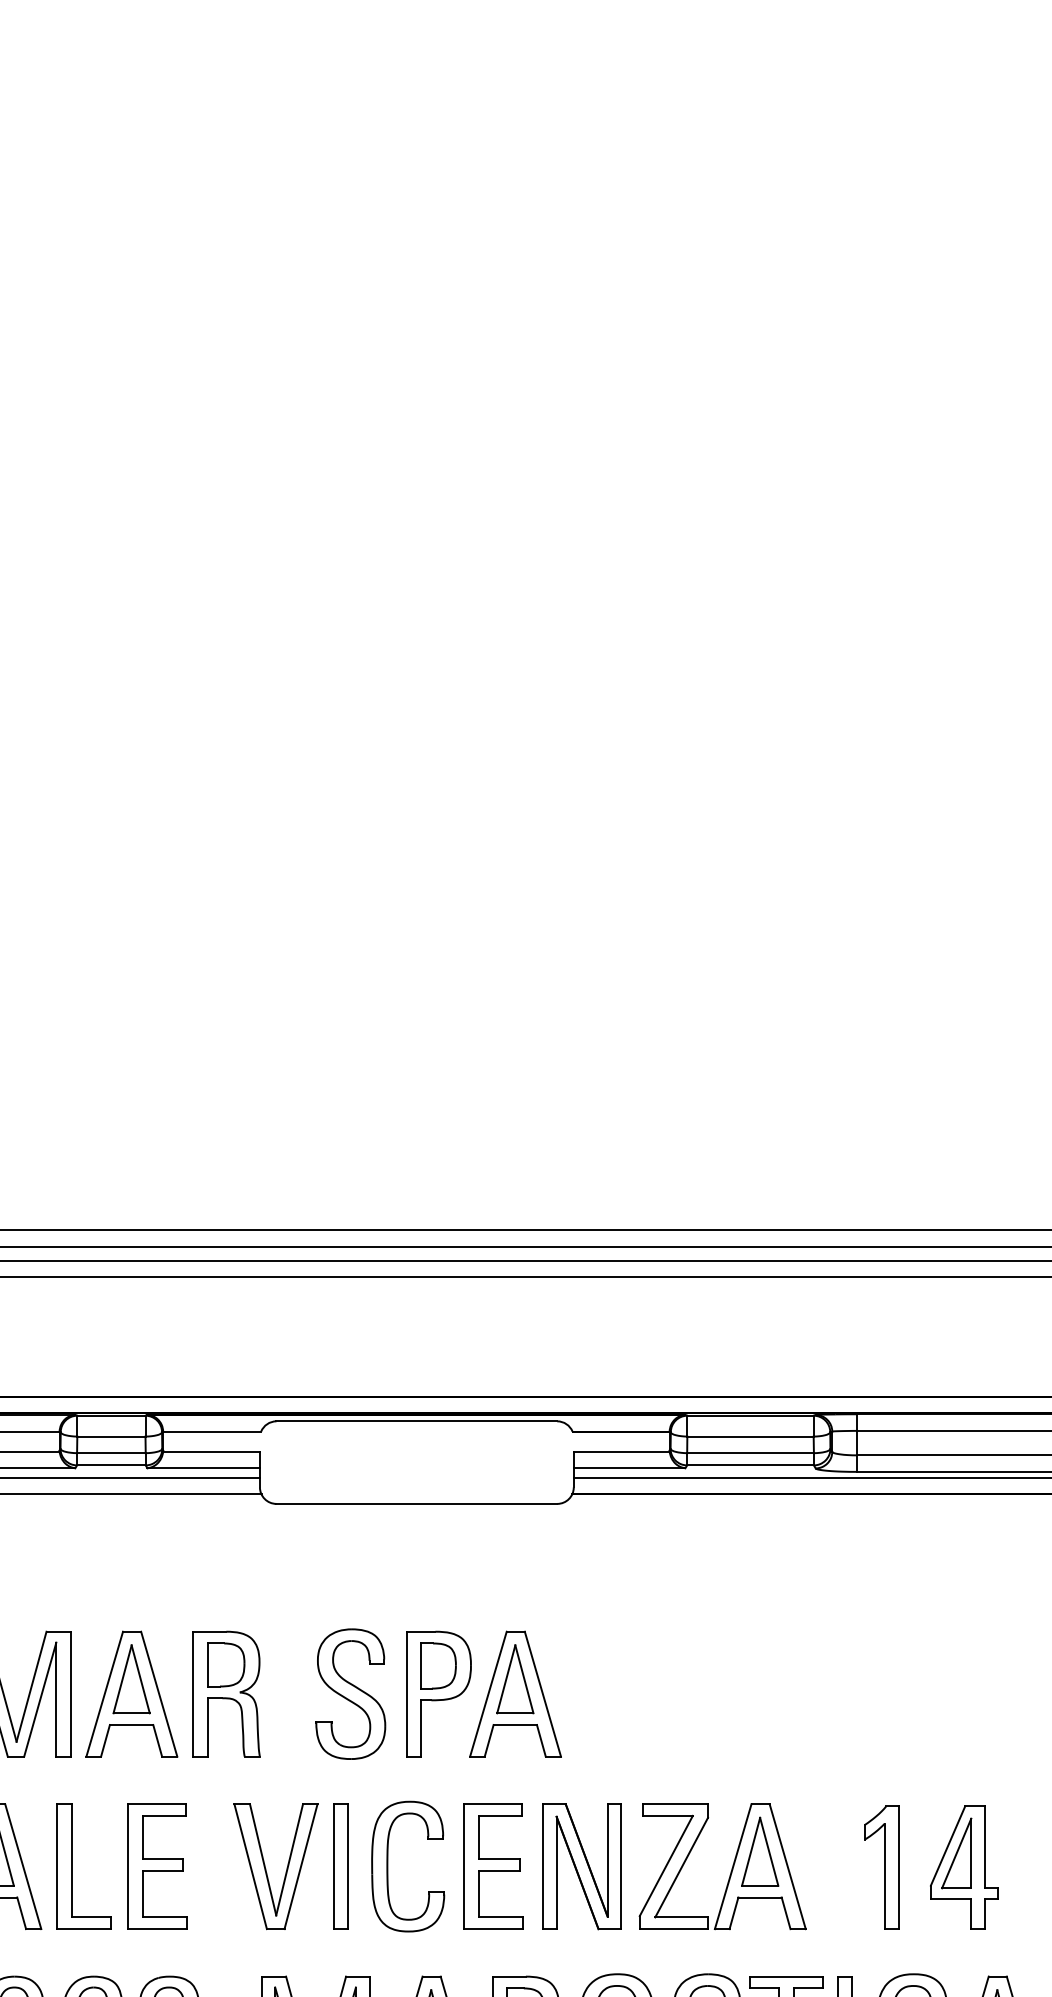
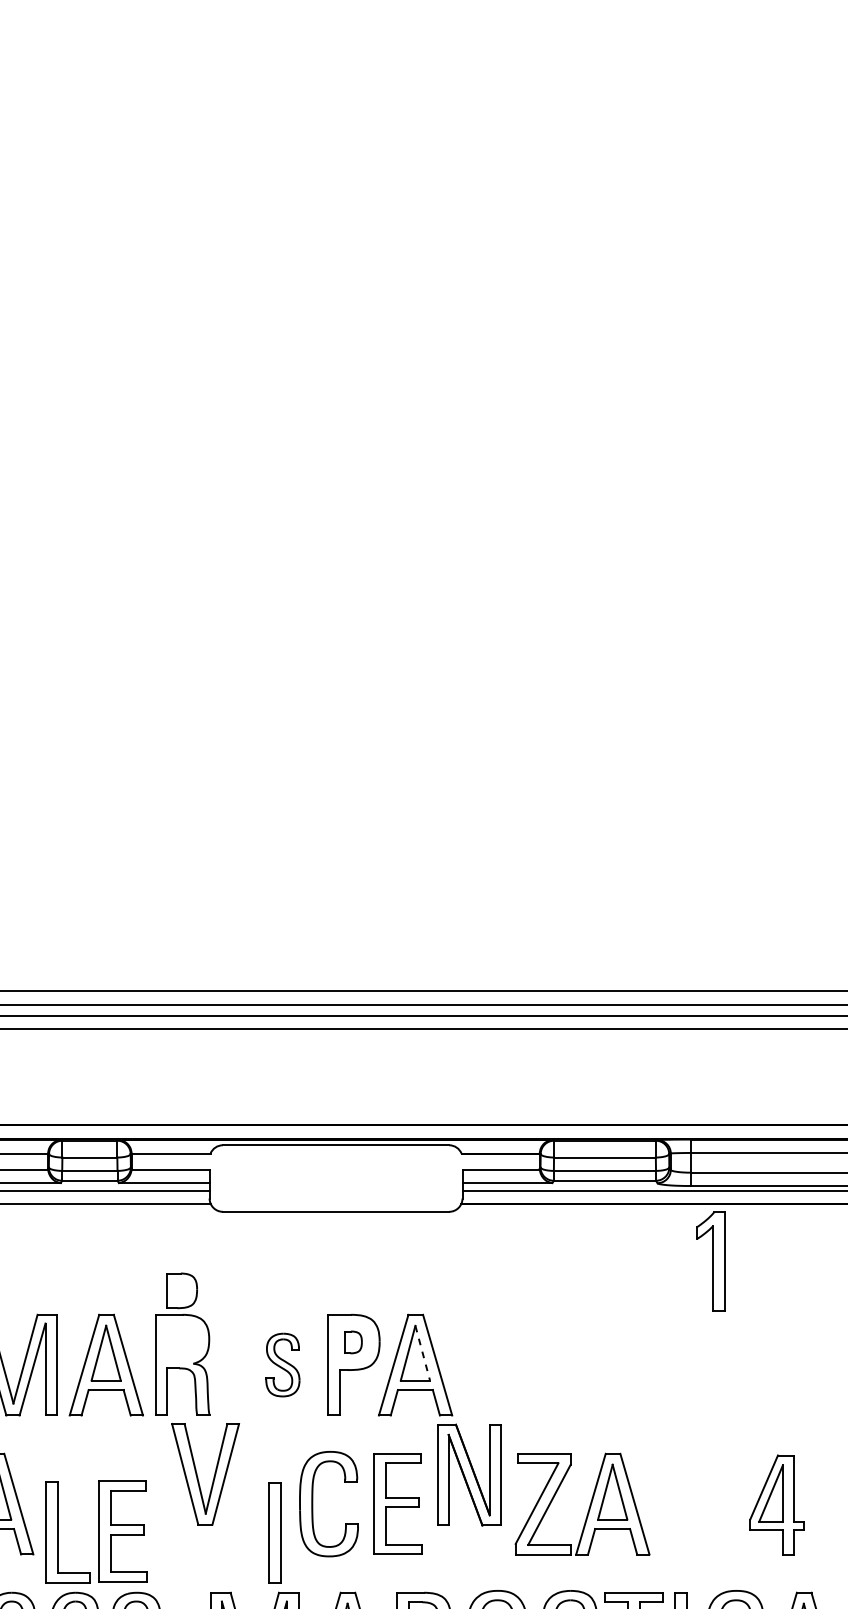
part: (226, 1664) -> (182, 1290), moved
part: (438, 1665) -> (353, 1342), size x0.6
line: (524, 1679) -> (422, 1353), solid -> dashed
part: (350, 1693) -> (282, 1364), size x0.6
part: (72, 1866) -> (58, 1532), moved
part: (157, 1866) -> (122, 1531), moved
part: (340, 1866) -> (274, 1533), moved
part: (581, 1866) -> (468, 1475), moved
part: (881, 1867) -> (710, 1261), moved
part: (266, 1868) -> (197, 1475), moved

